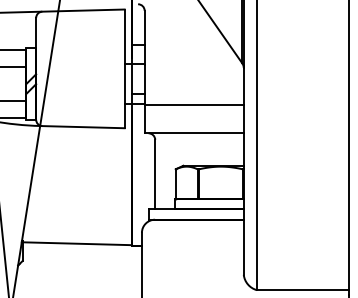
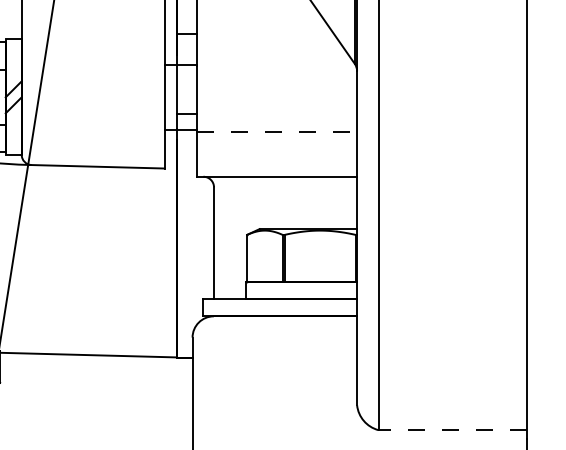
line: (194, 105) -> (277, 131), solid -> dashed
line: (302, 290) -> (451, 430), solid -> dashed

